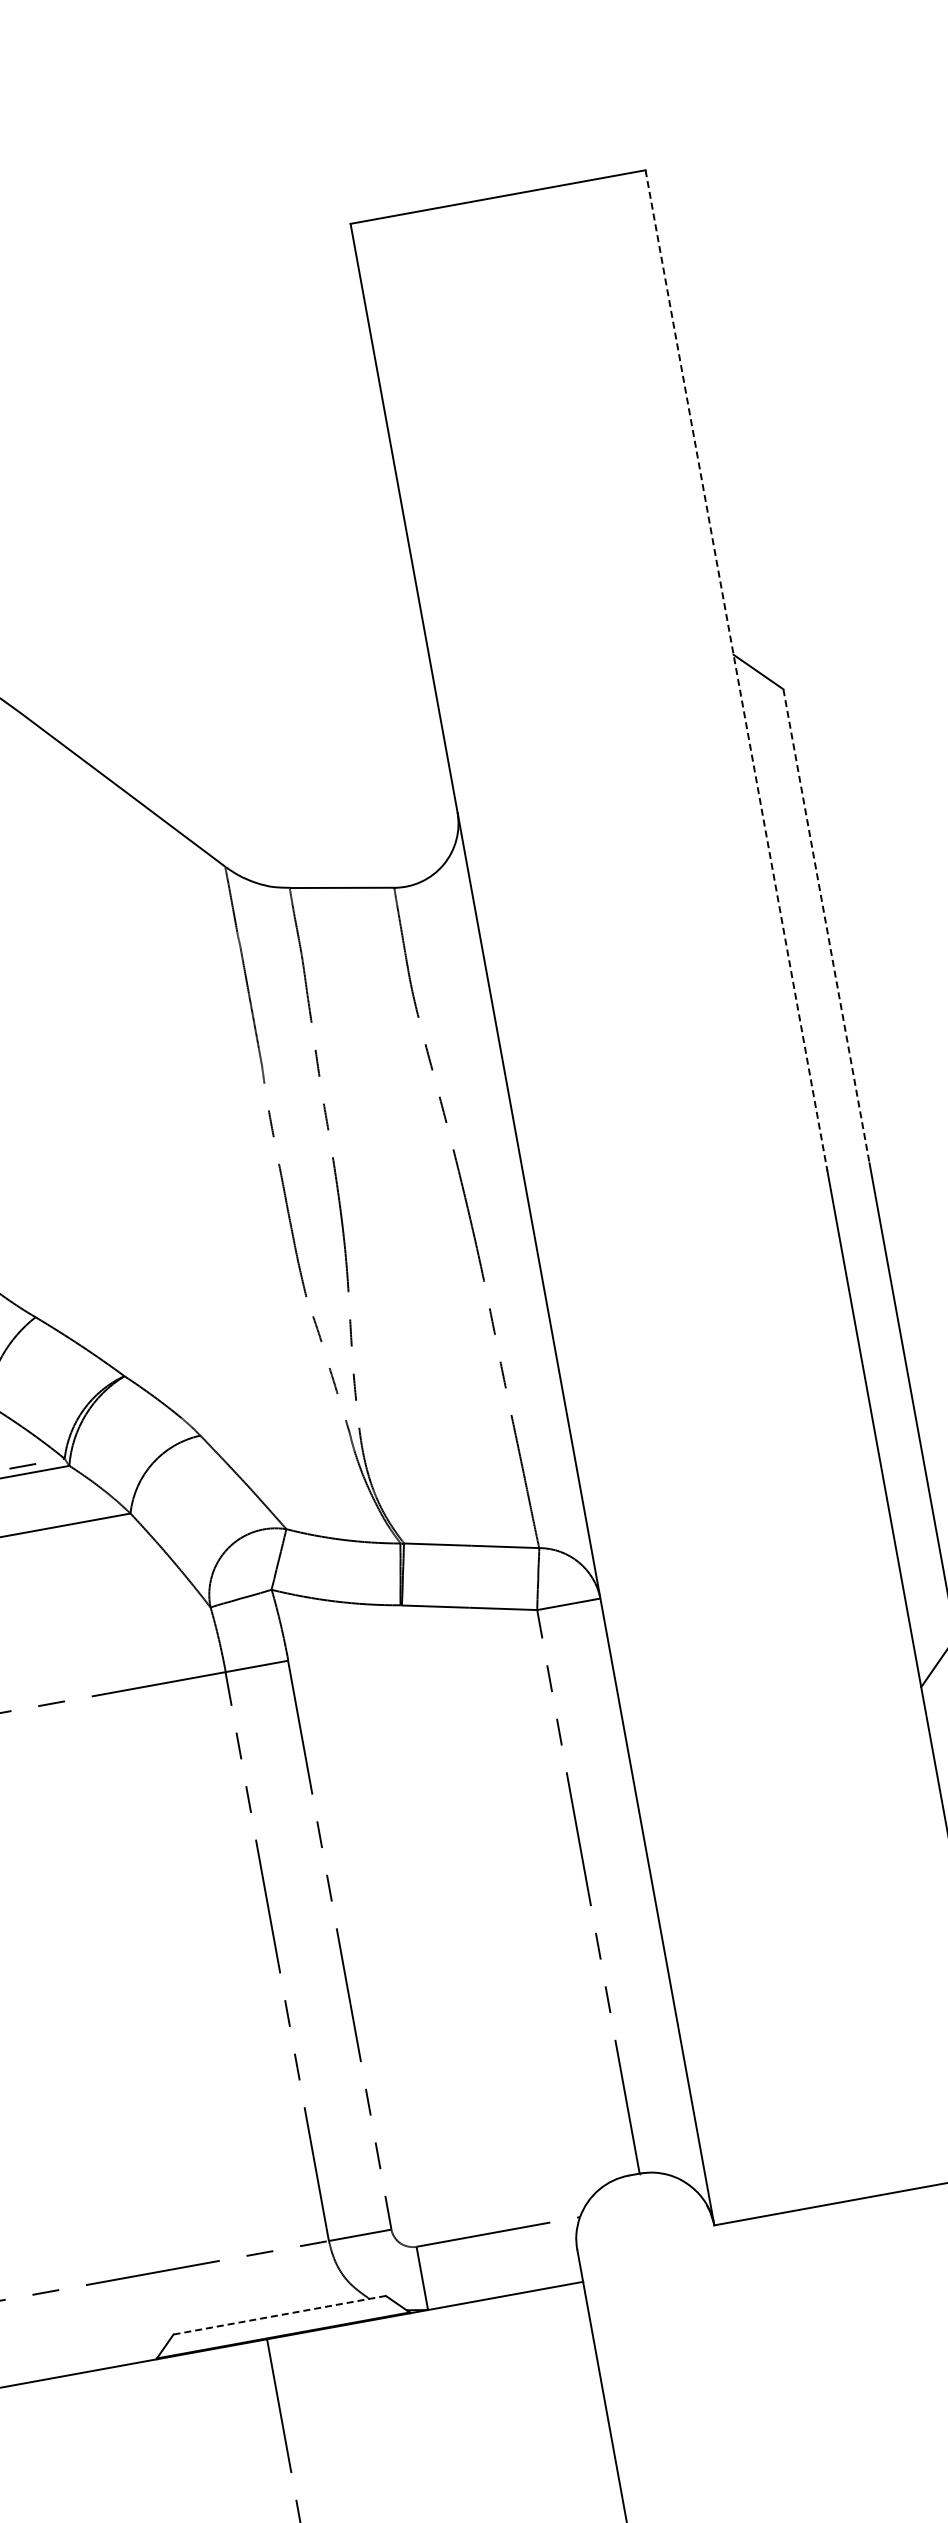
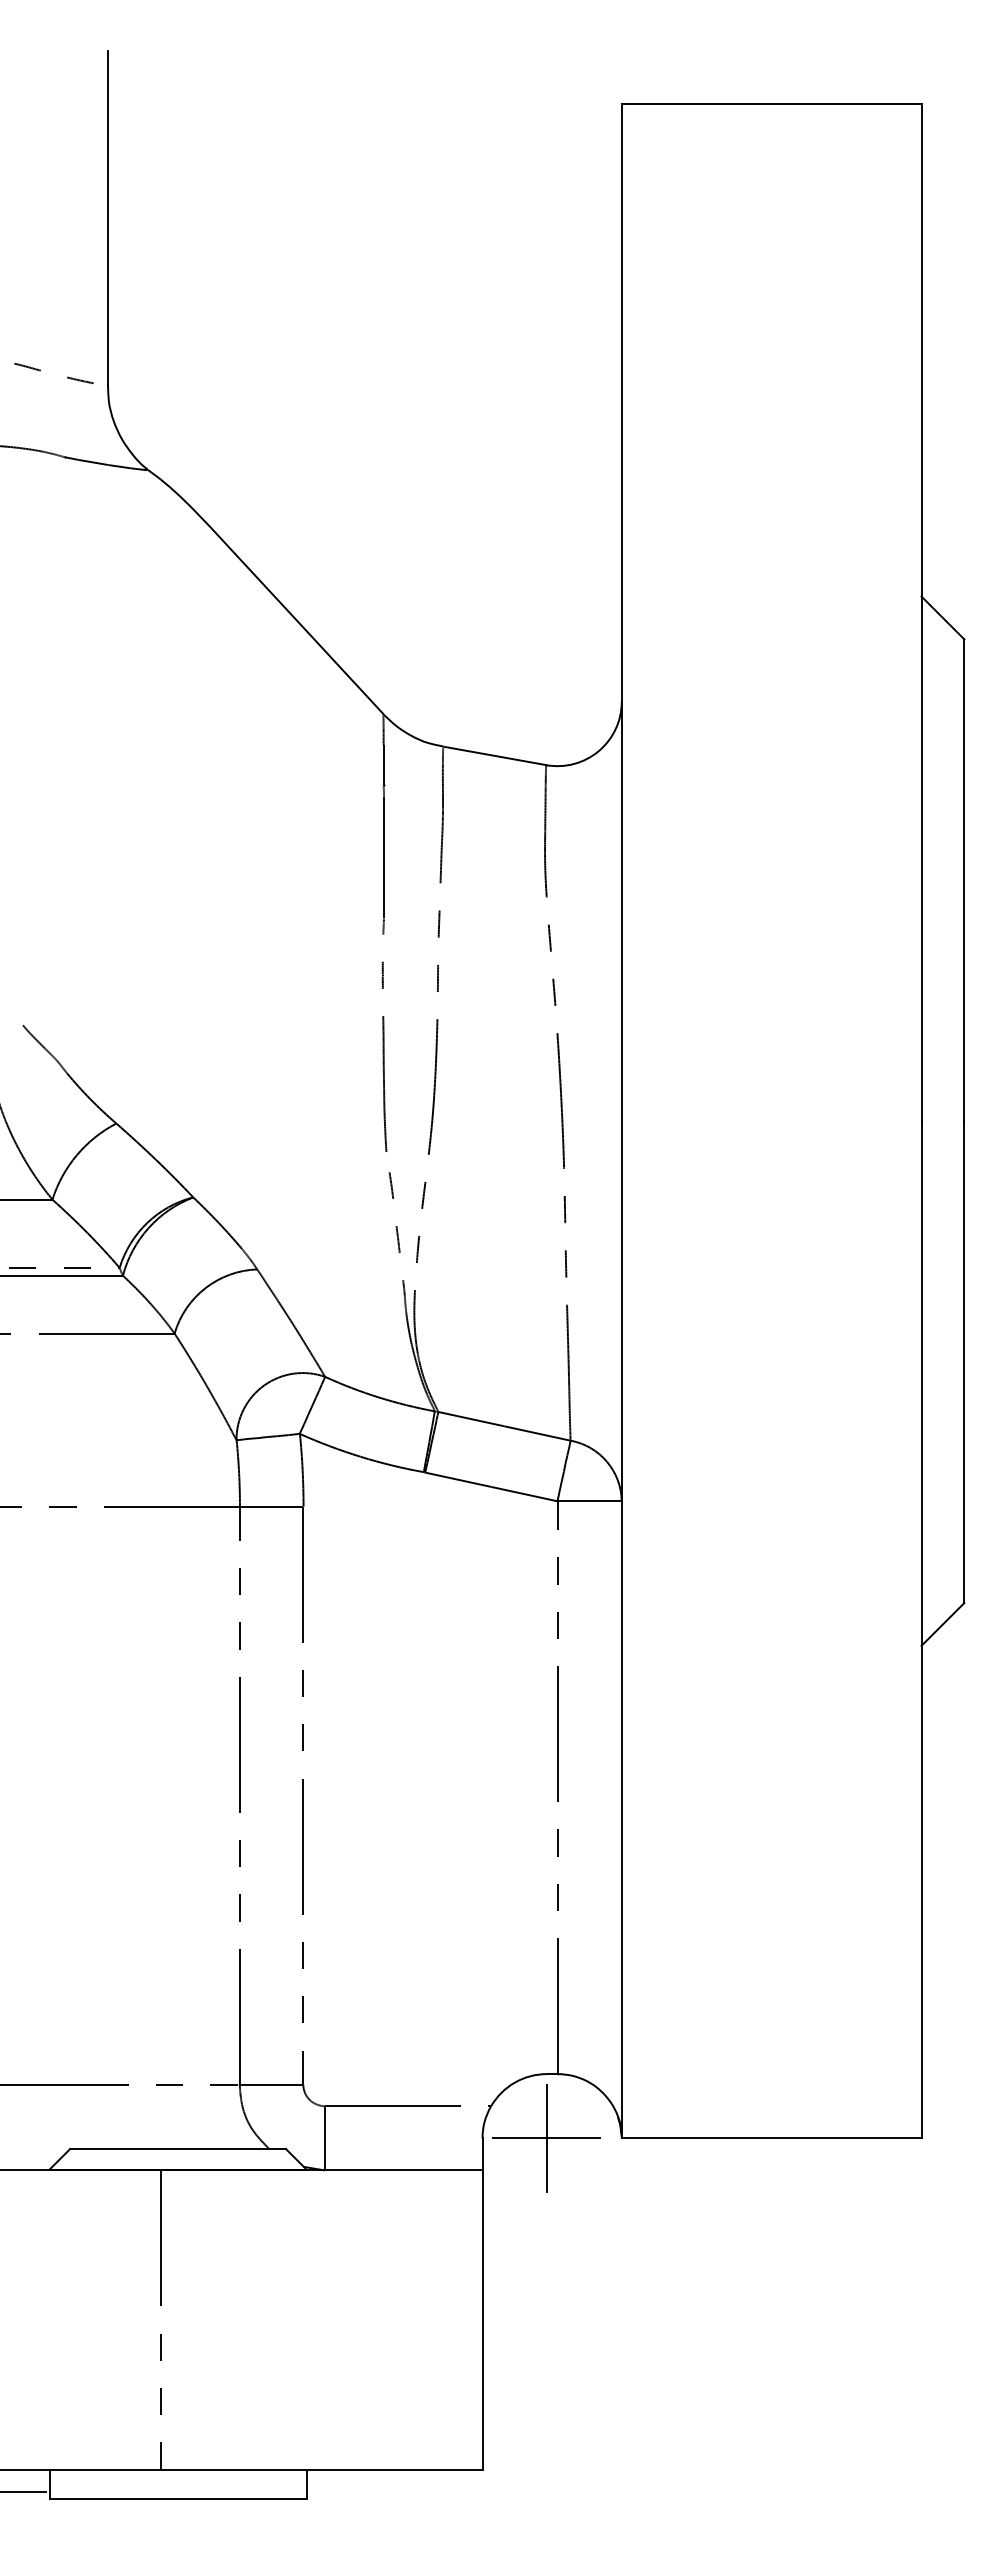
line: (736, 670) -> (921, 612), dashed -> solid
line: (826, 926) -> (964, 880), dashed -> solid
part: (640, 2238) -> (546, 2138), added
line: (280, 2315) -> (178, 2149), dashed -> solid

